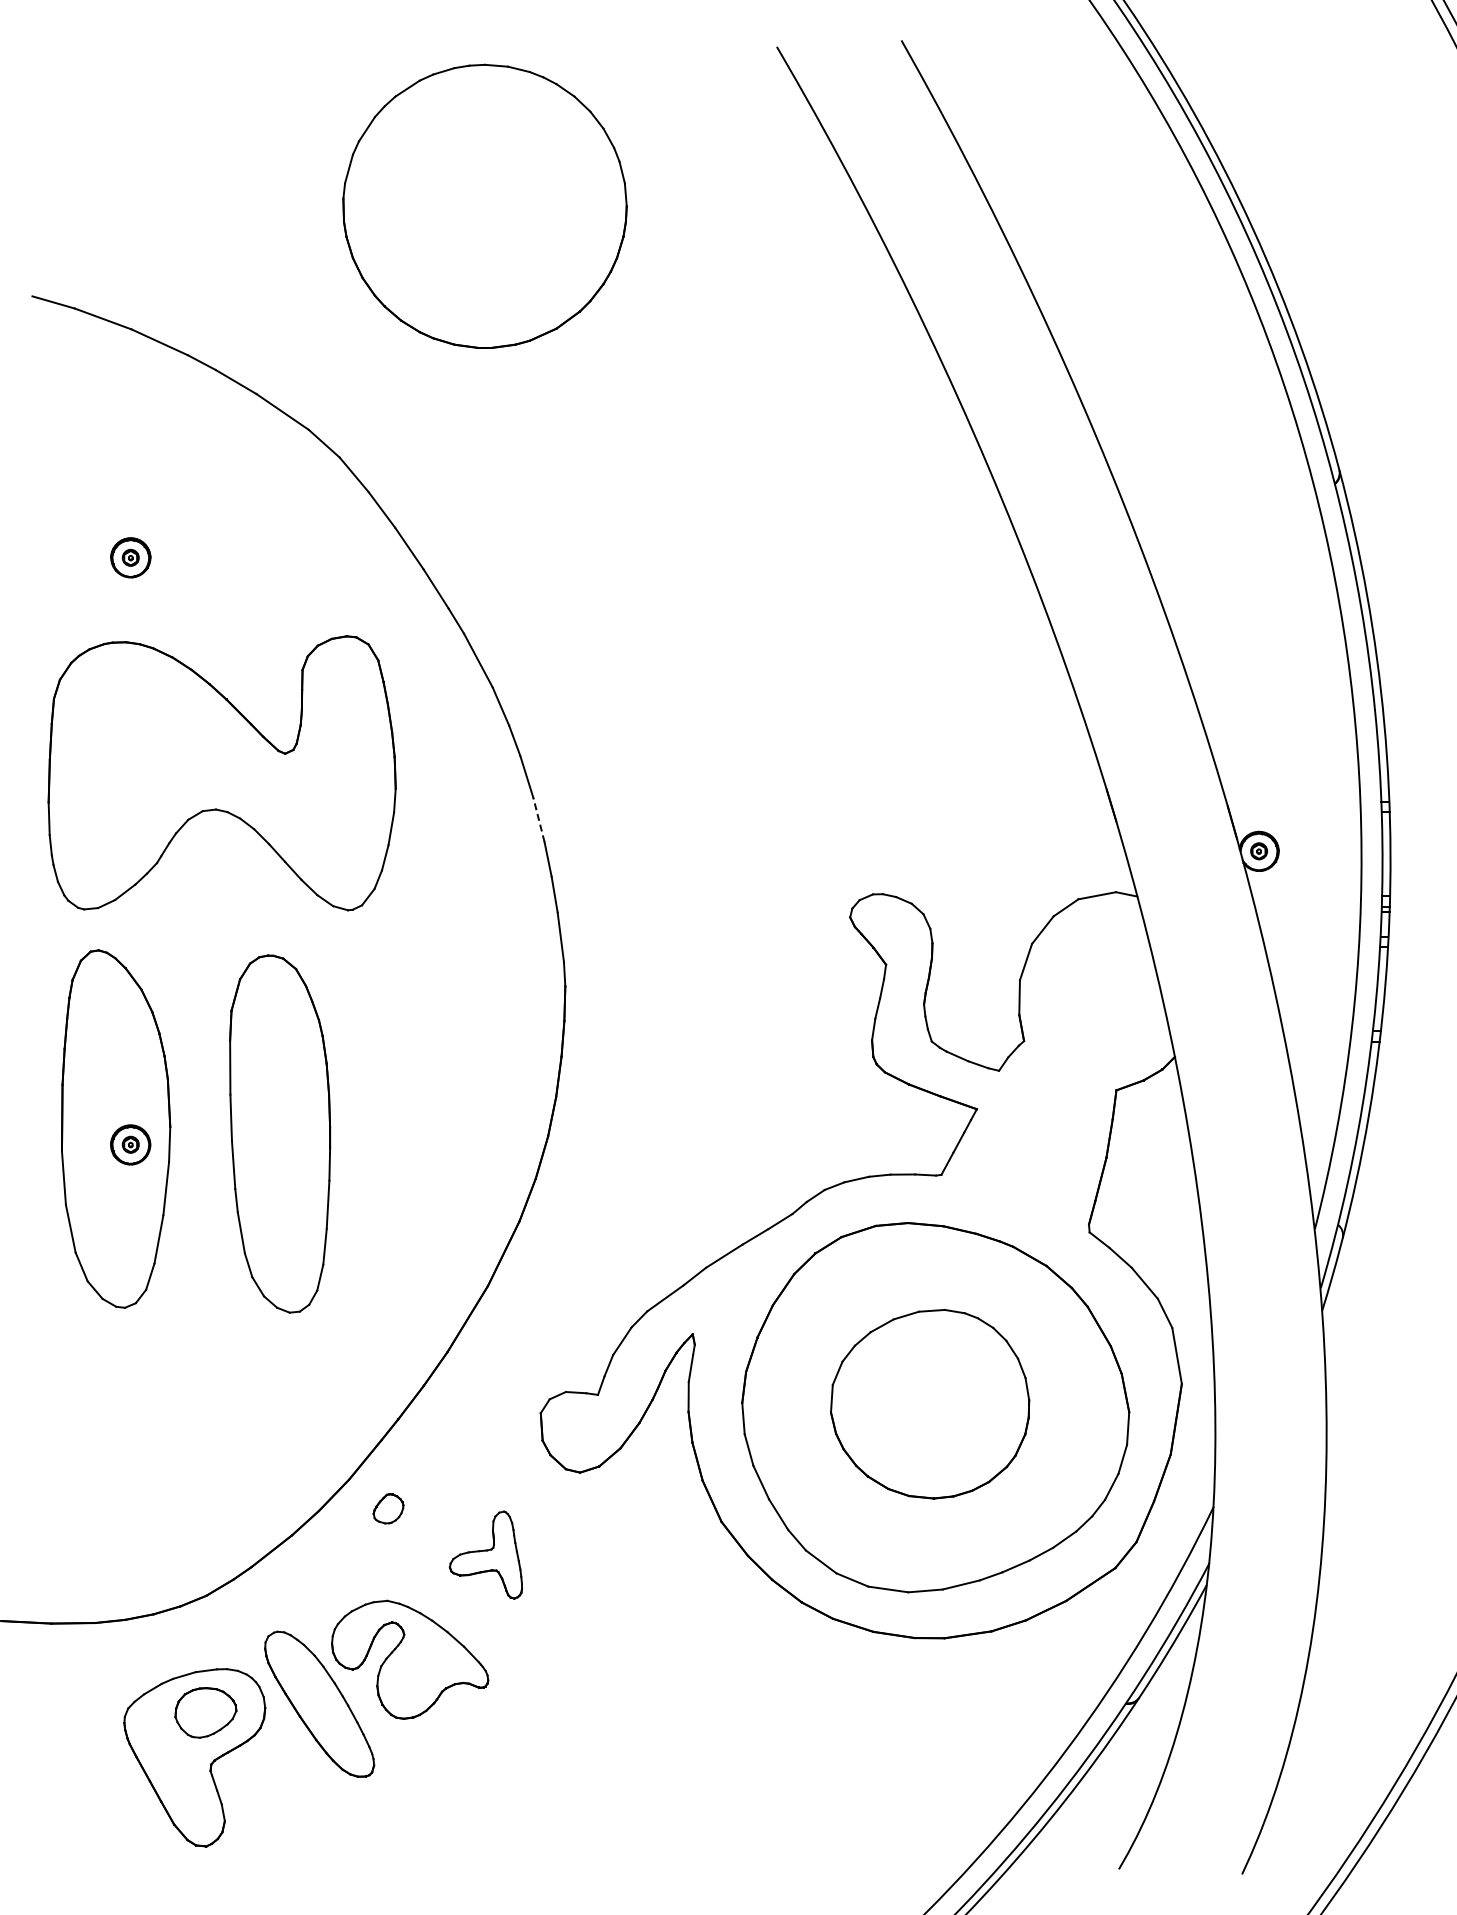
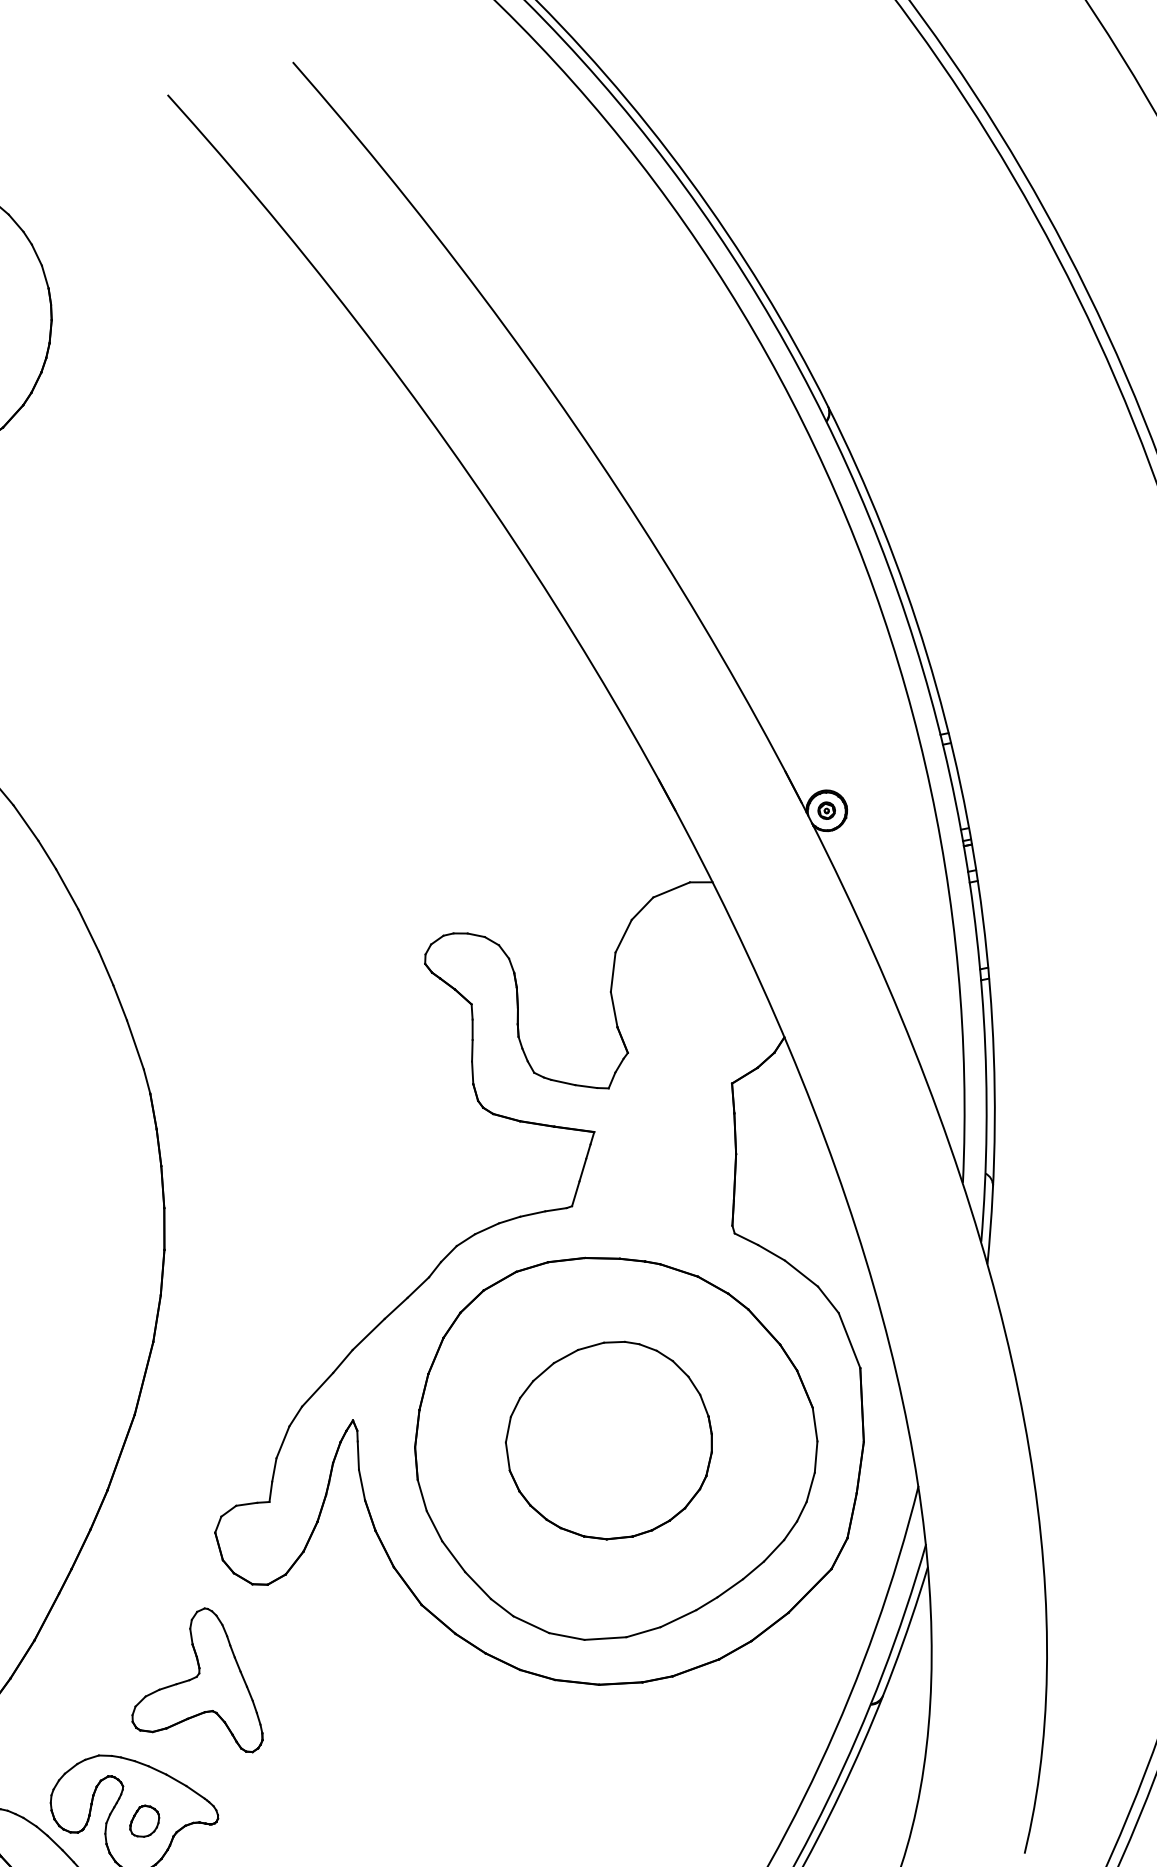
line: (538, 820) -> (88, 931), dashed -> solid
part: (388, 1508) -> (144, 1820), moved
part: (485, 1554) -> (188, 1687), size x1.67

